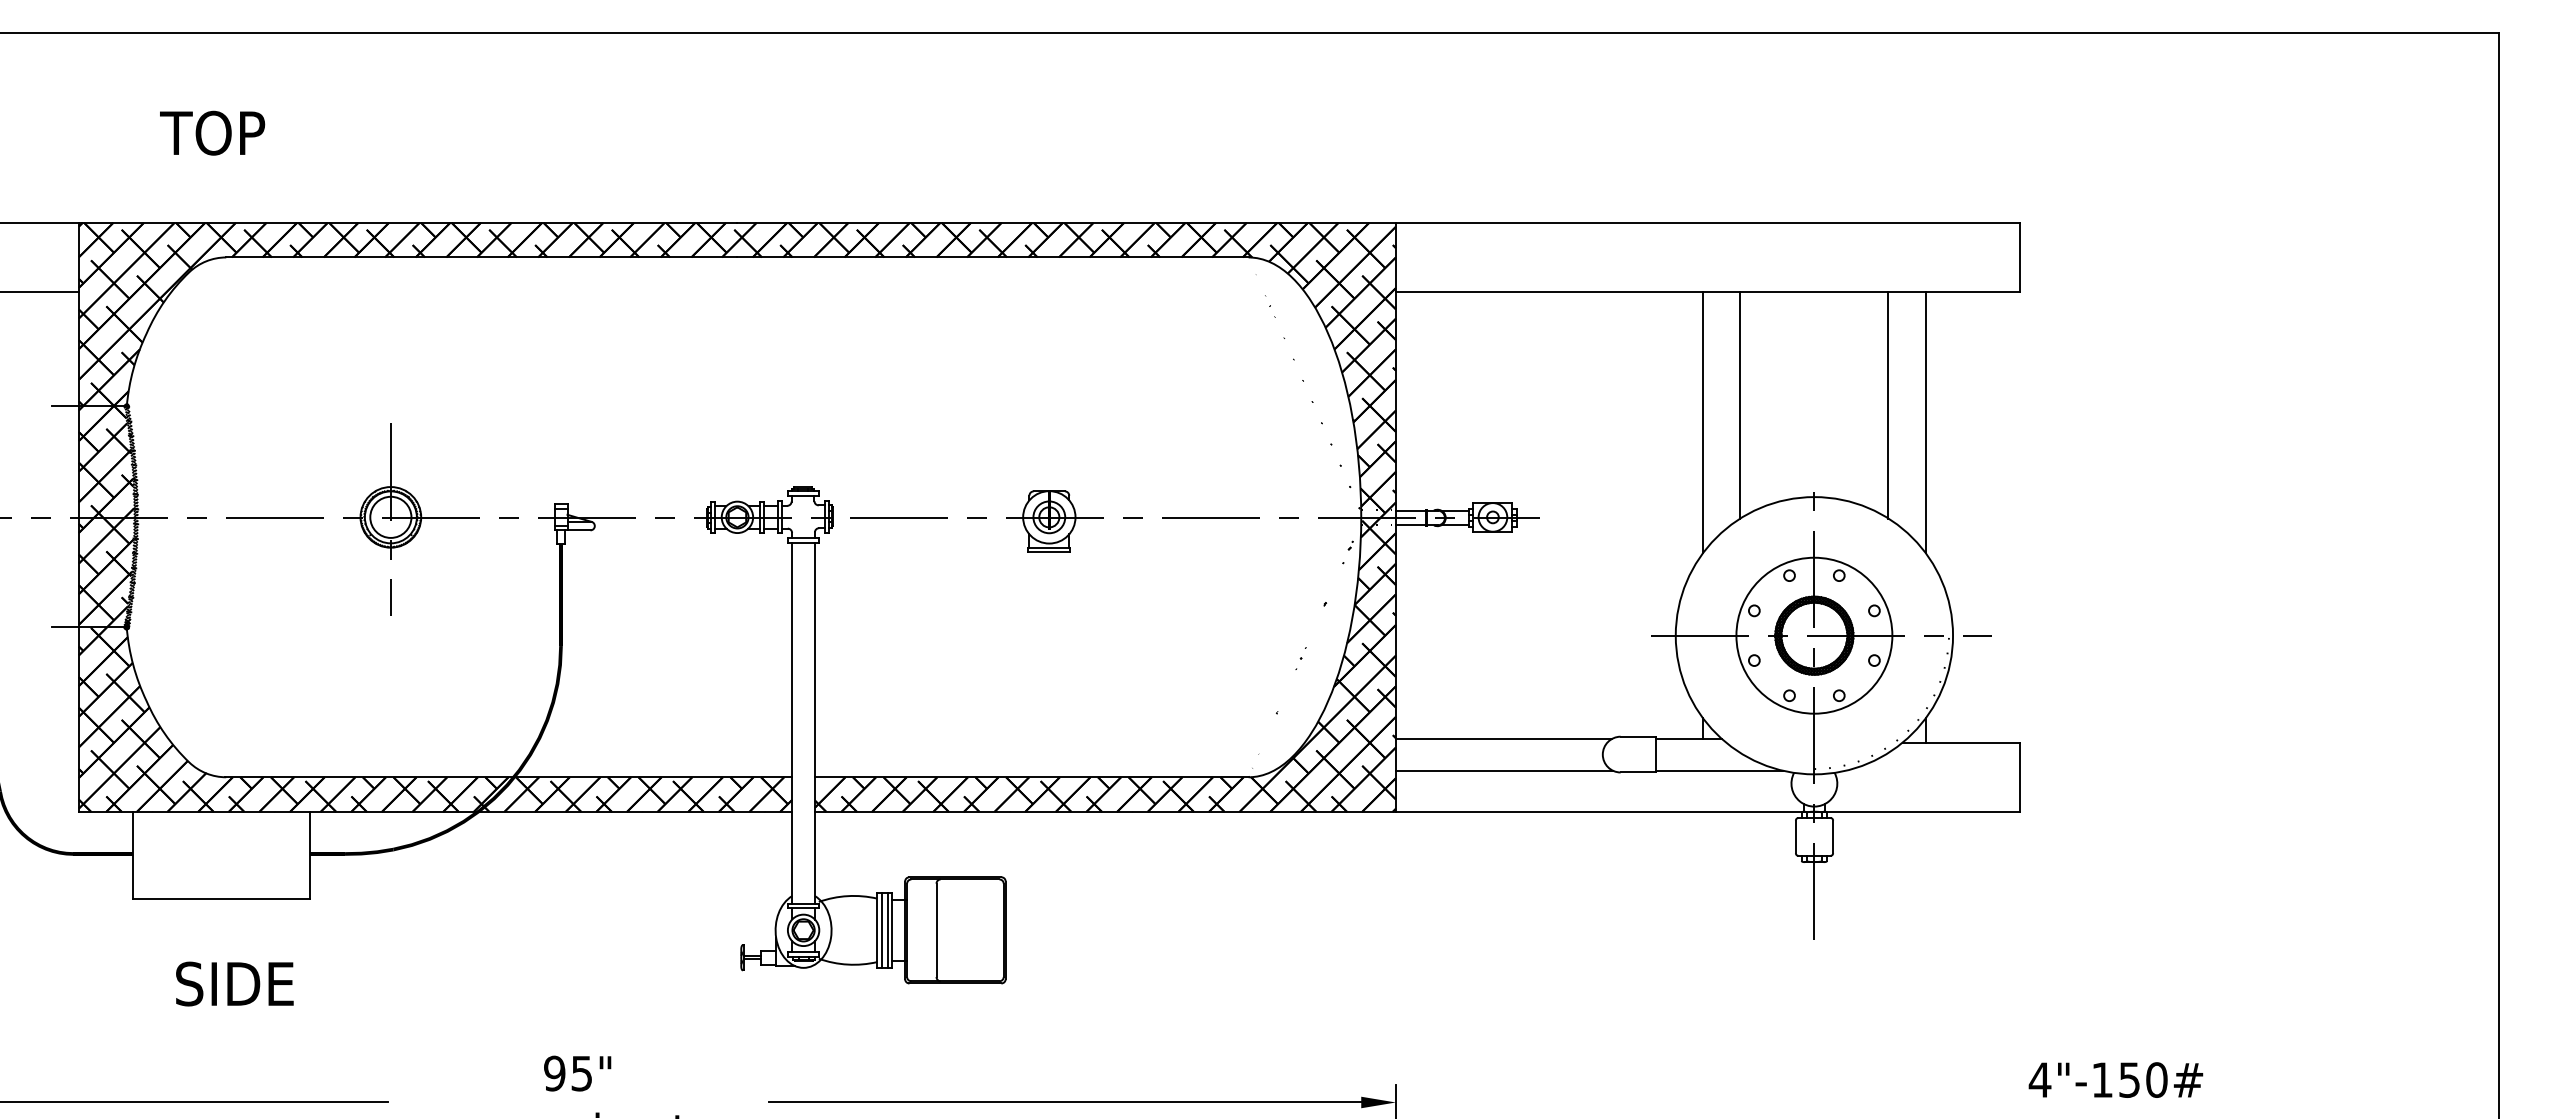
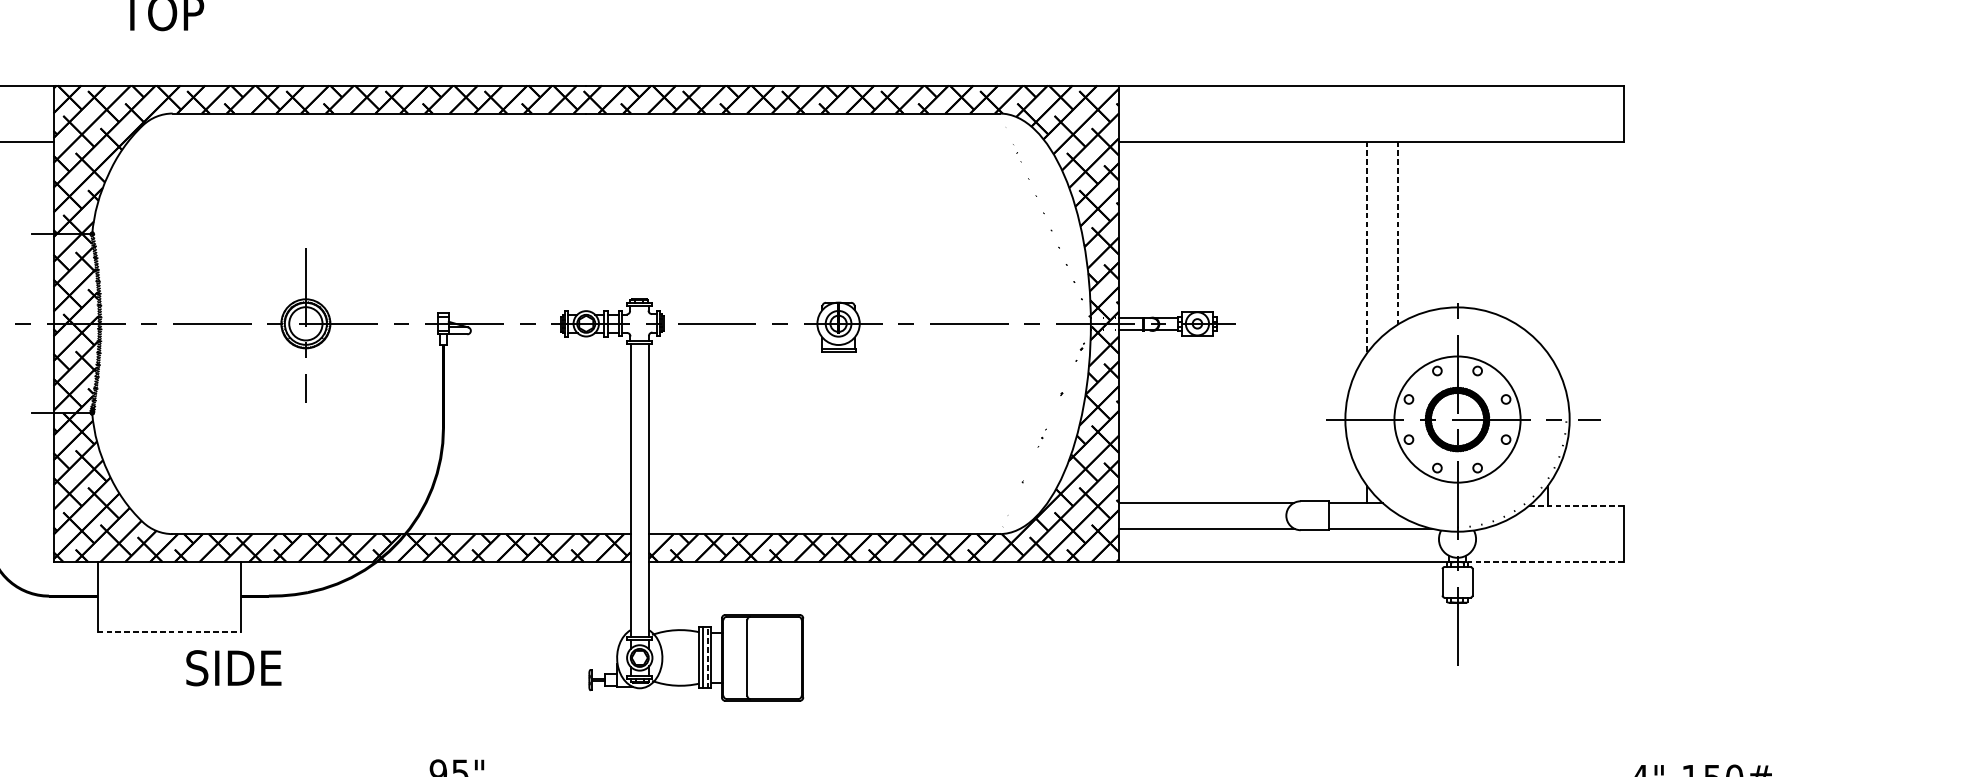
line: (1740, 405) -> (1397, 233), solid -> dashed
line: (1888, 405) -> (1517, 233), removed
line: (1702, 422) -> (1366, 247), solid -> dashed
line: (1925, 422) -> (1547, 247), removed
line: (1961, 742) -> (1576, 505), solid -> dashed
line: (1922, 811) -> (1544, 561), solid -> dashed
line: (222, 898) -> (169, 632), solid -> dashed
line: (887, 930) -> (707, 658), solid -> dashed
text: (234, 983) -> (233, 667), moved

